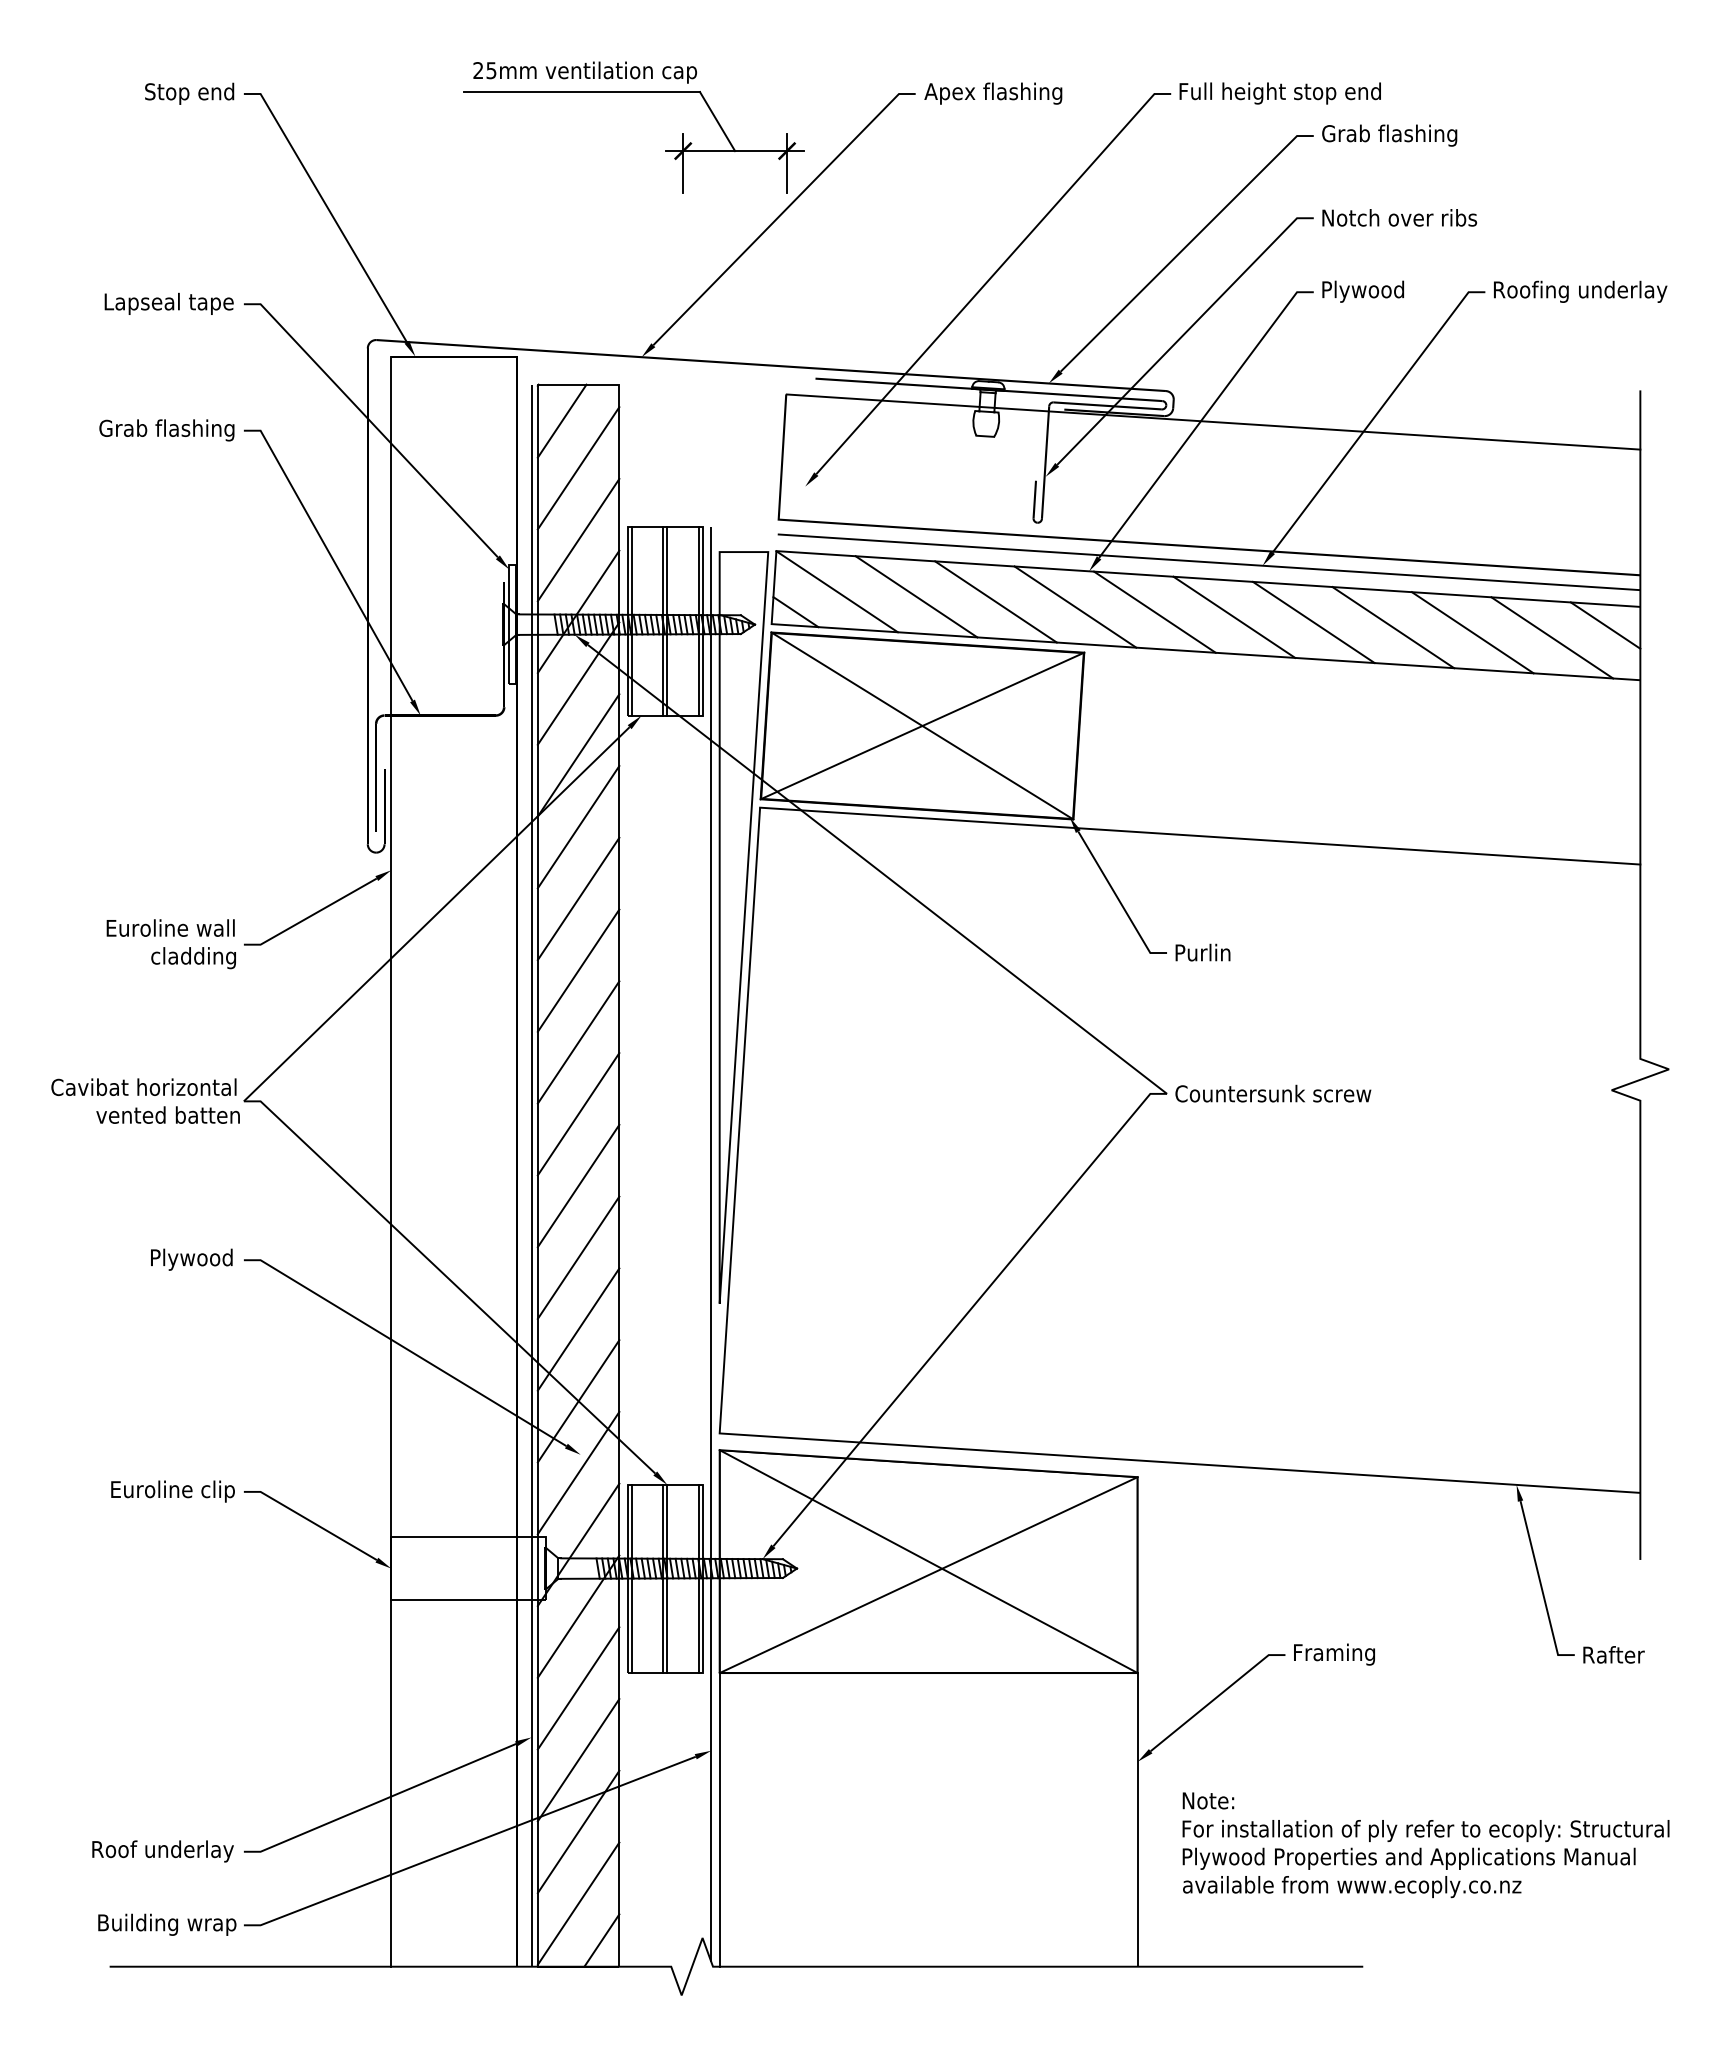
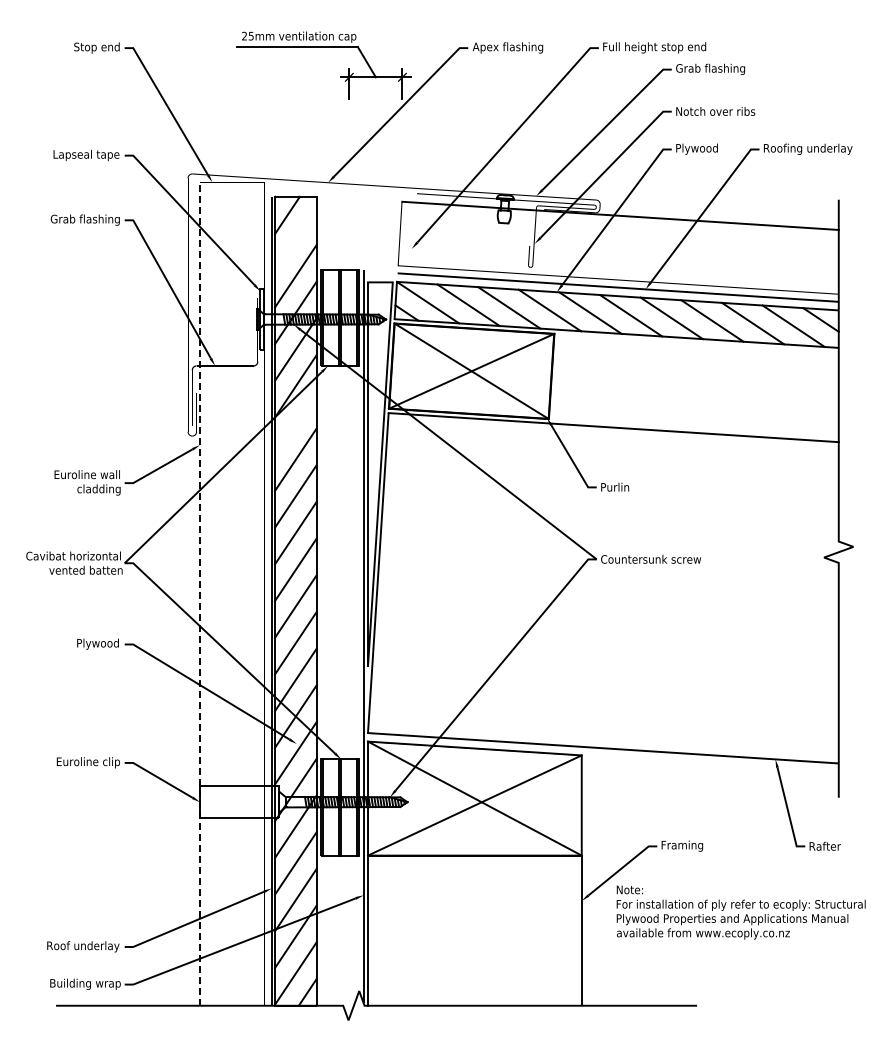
line: (577, 468) -> (295, 239), removed
line: (577, 826) -> (295, 422), removed
line: (392, 1162) -> (200, 594), solid -> dashed
text: (1424, 1844) -> (740, 912), moved

